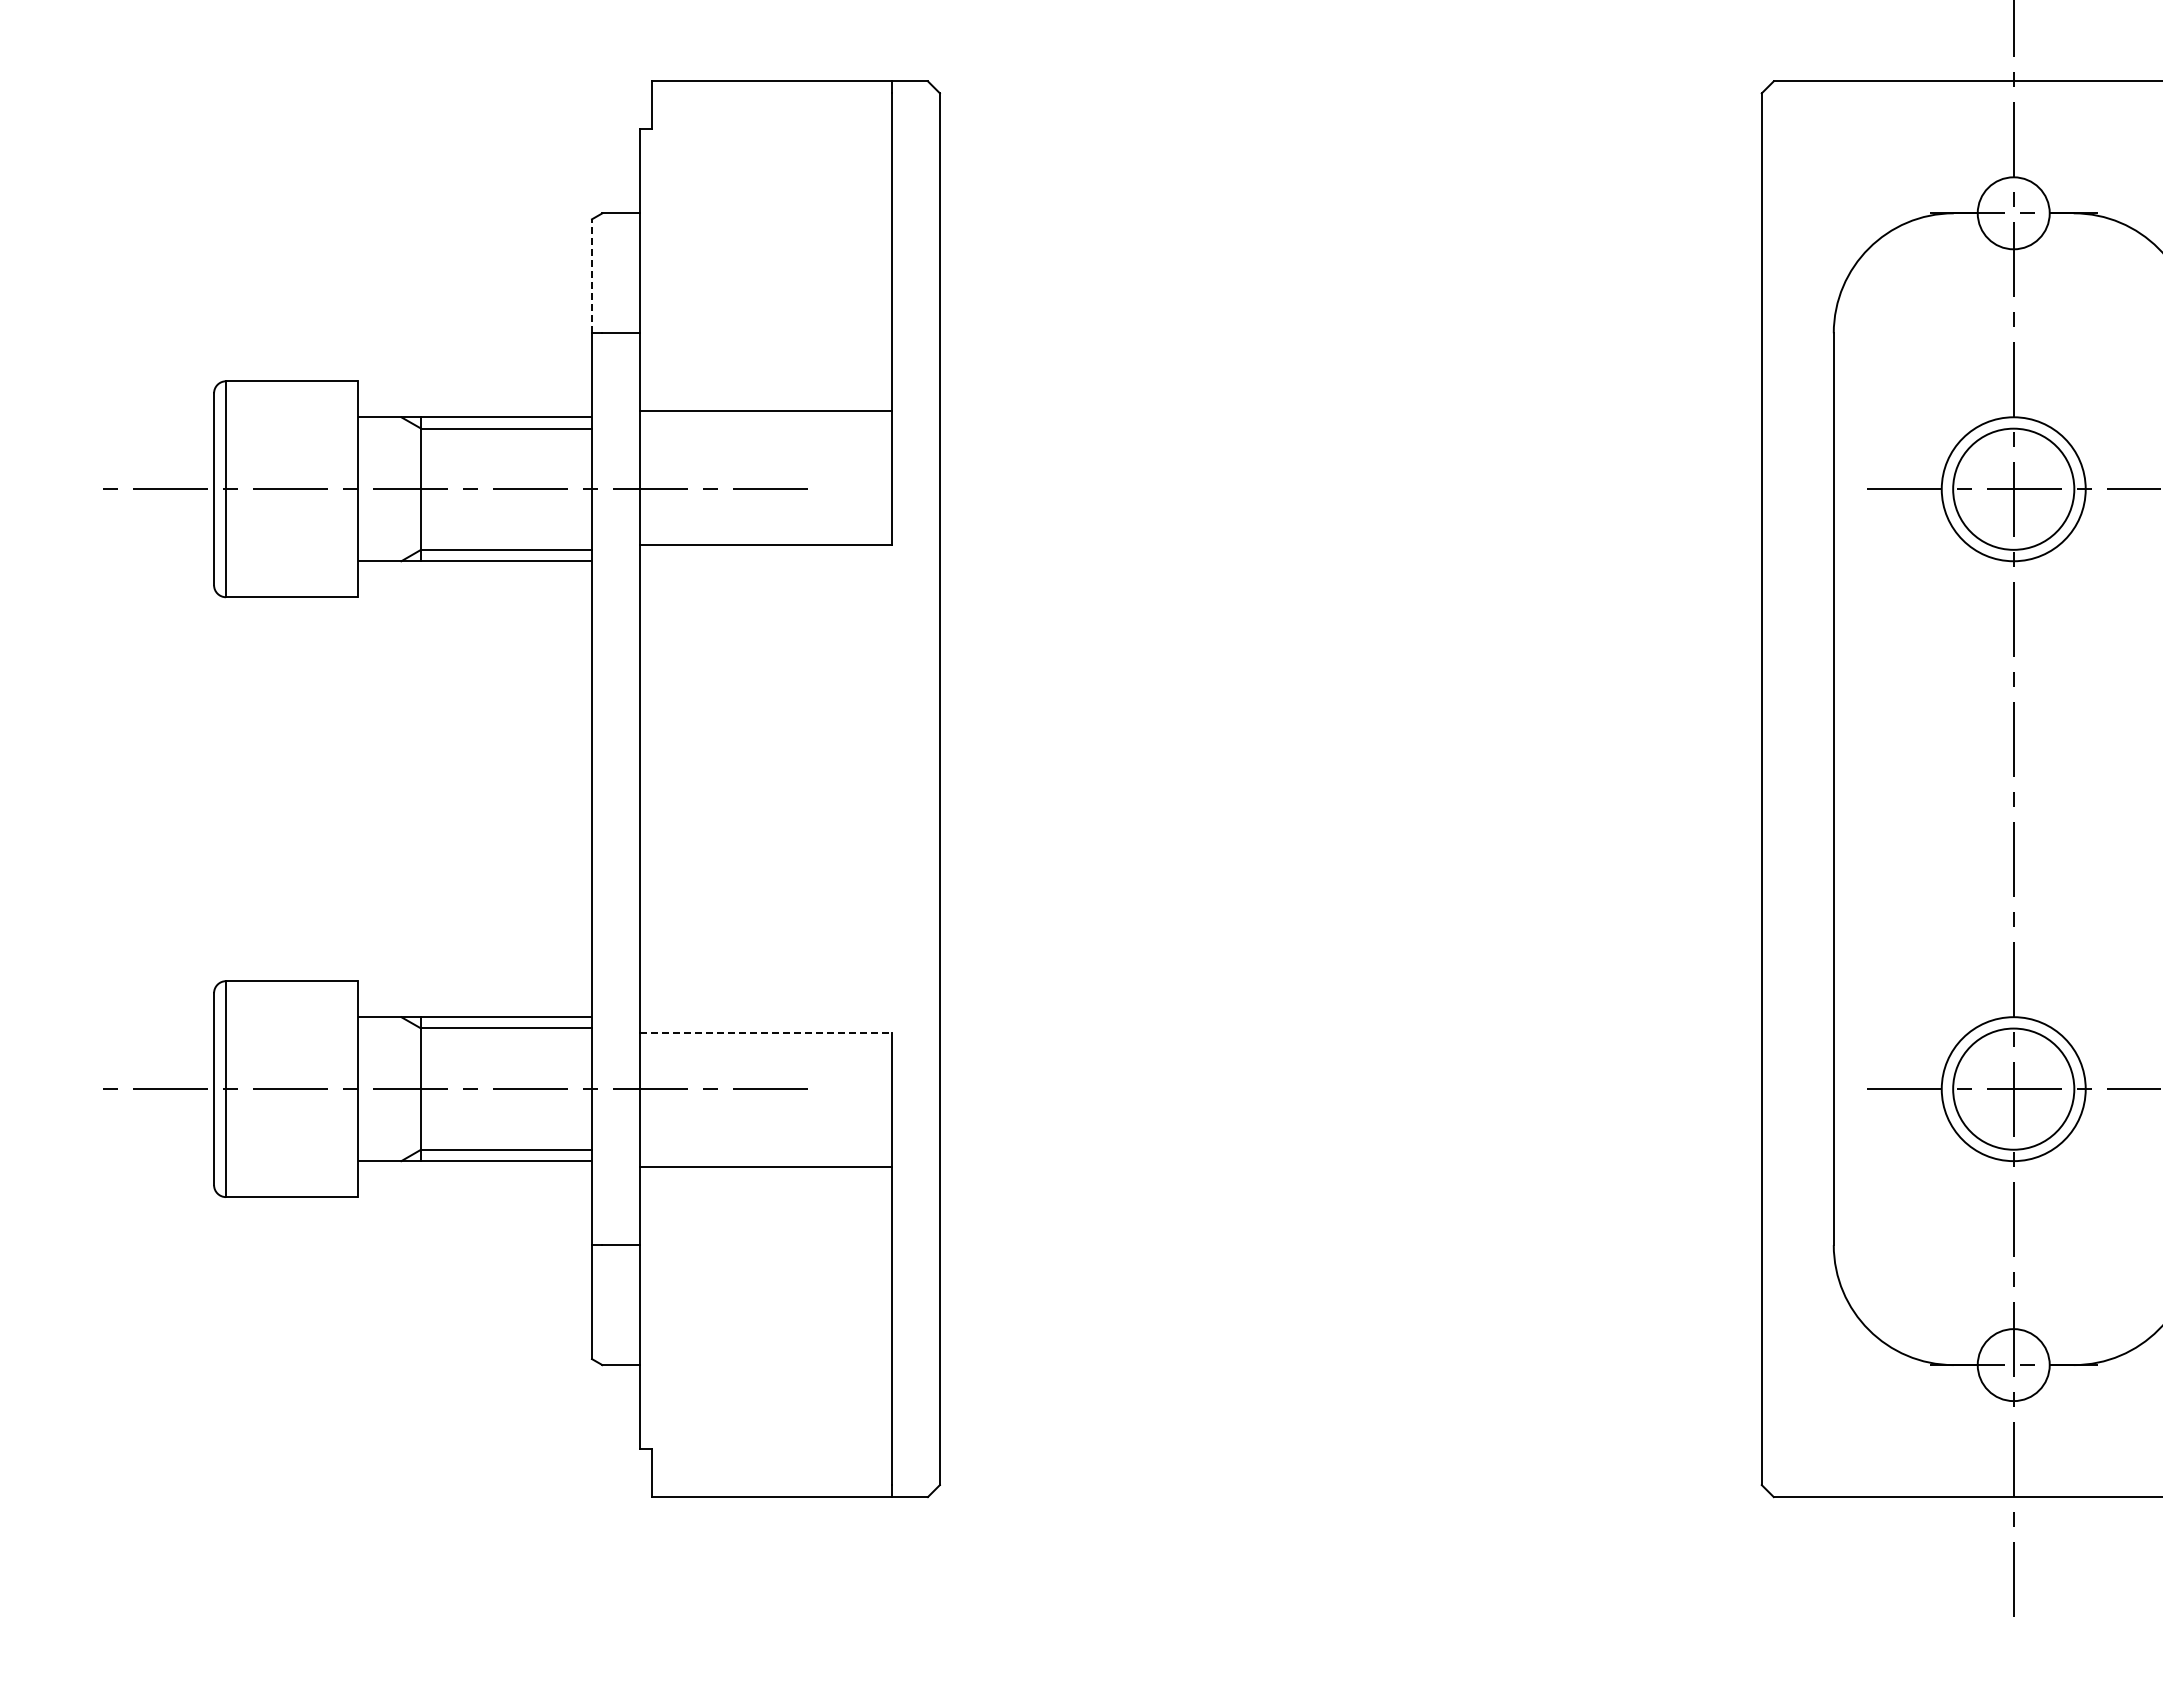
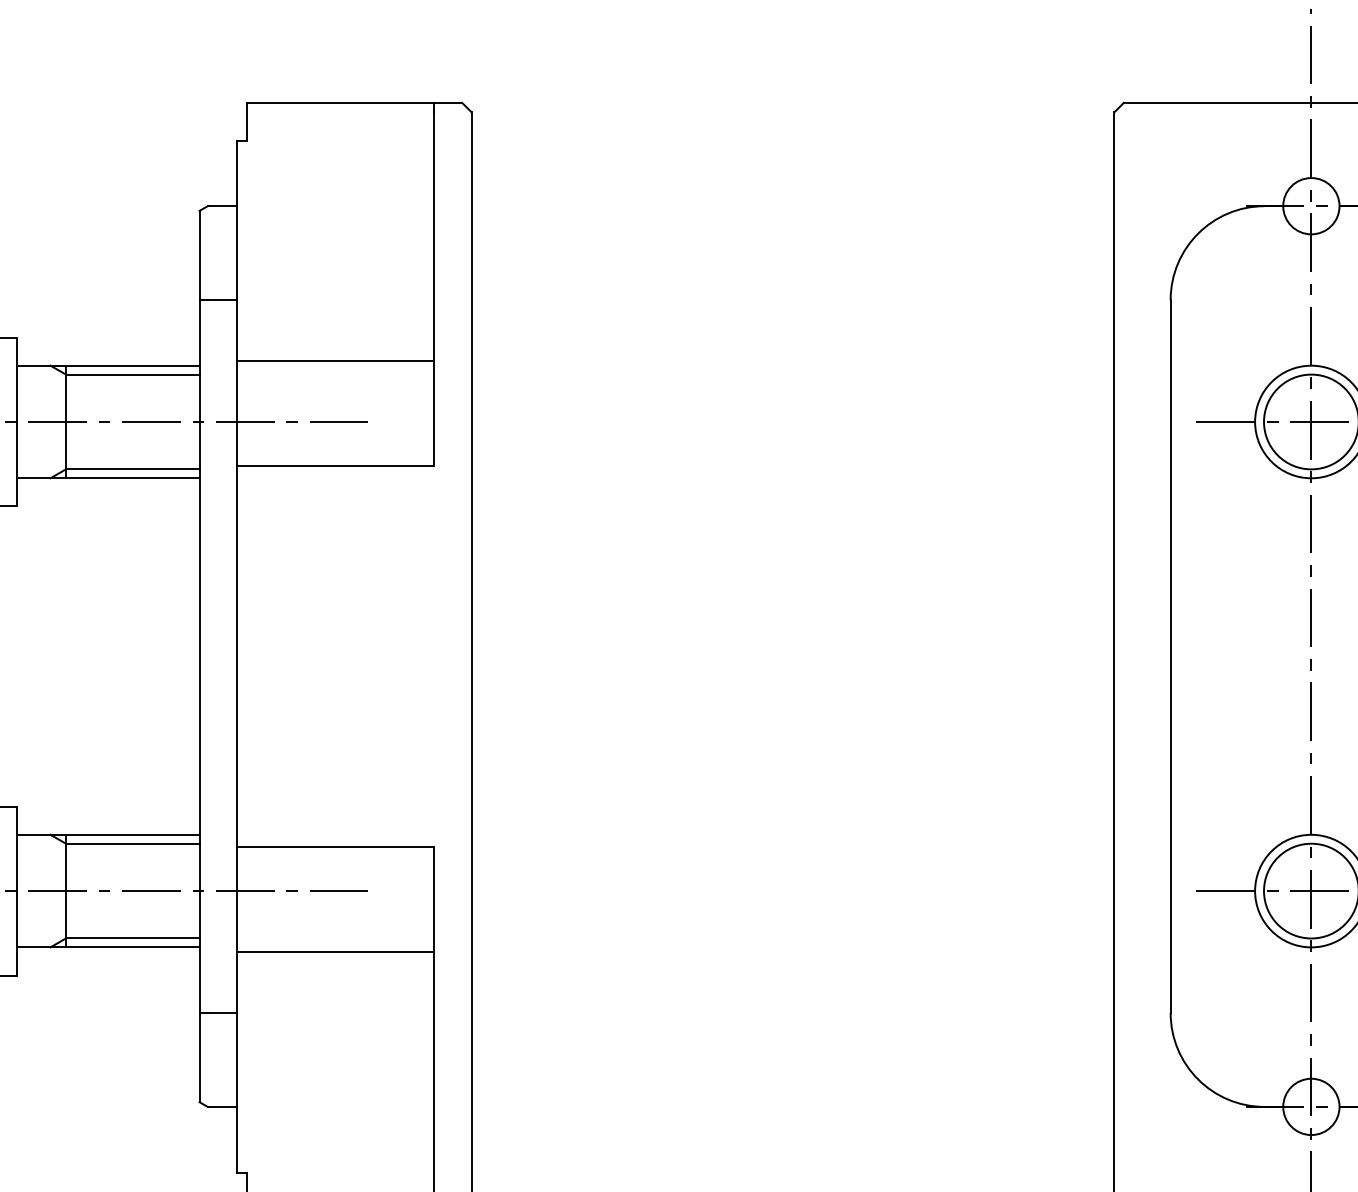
line: (592, 276) -> (199, 255), dashed -> solid
line: (765, 1033) -> (335, 847), dashed -> solid

